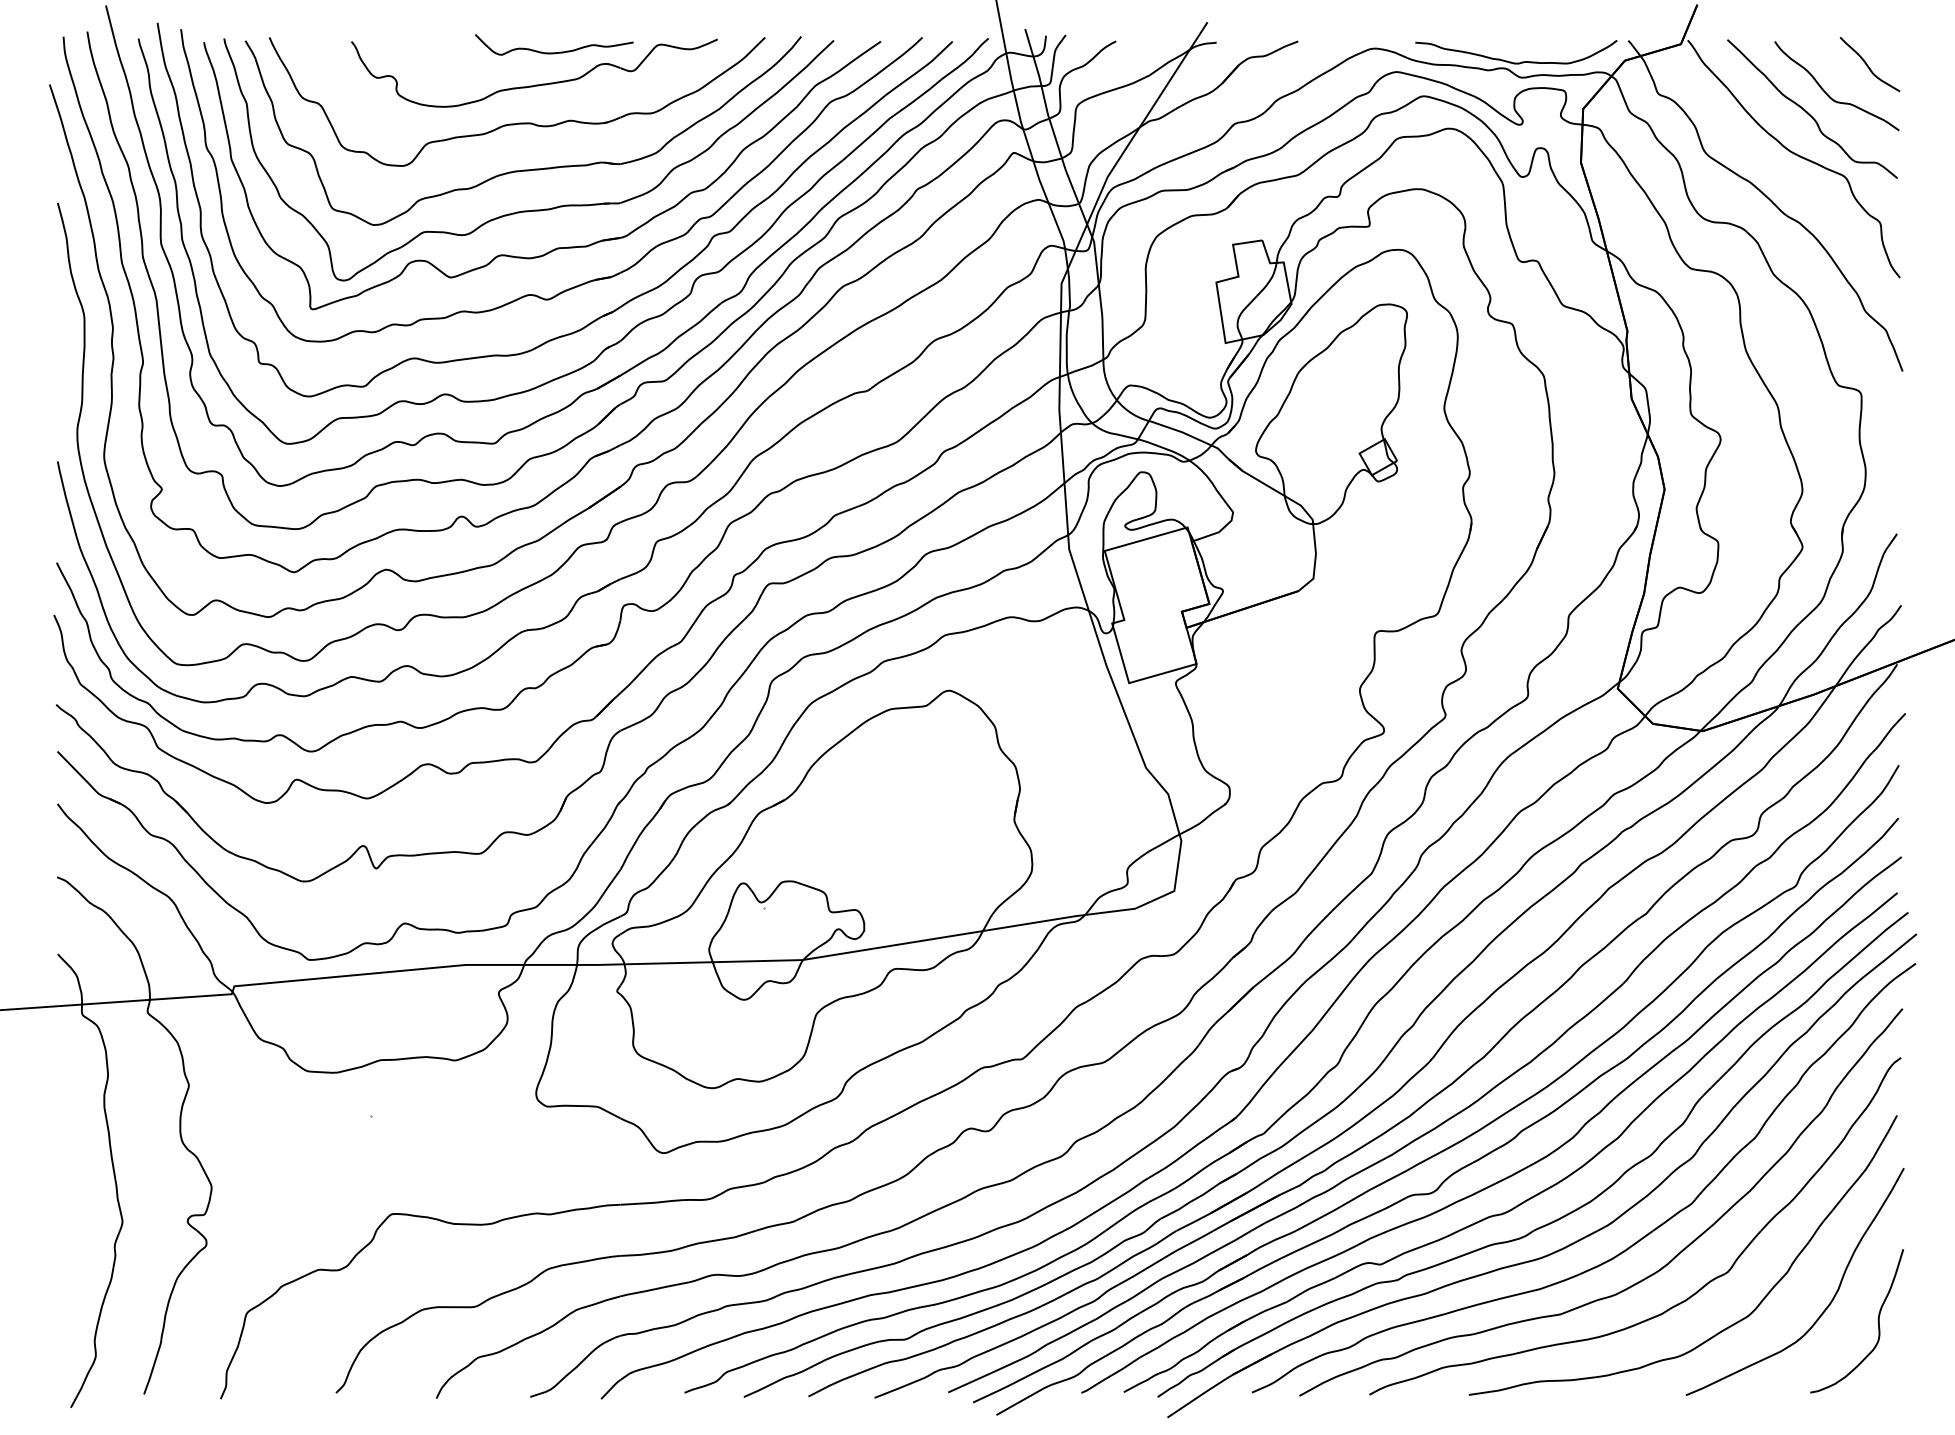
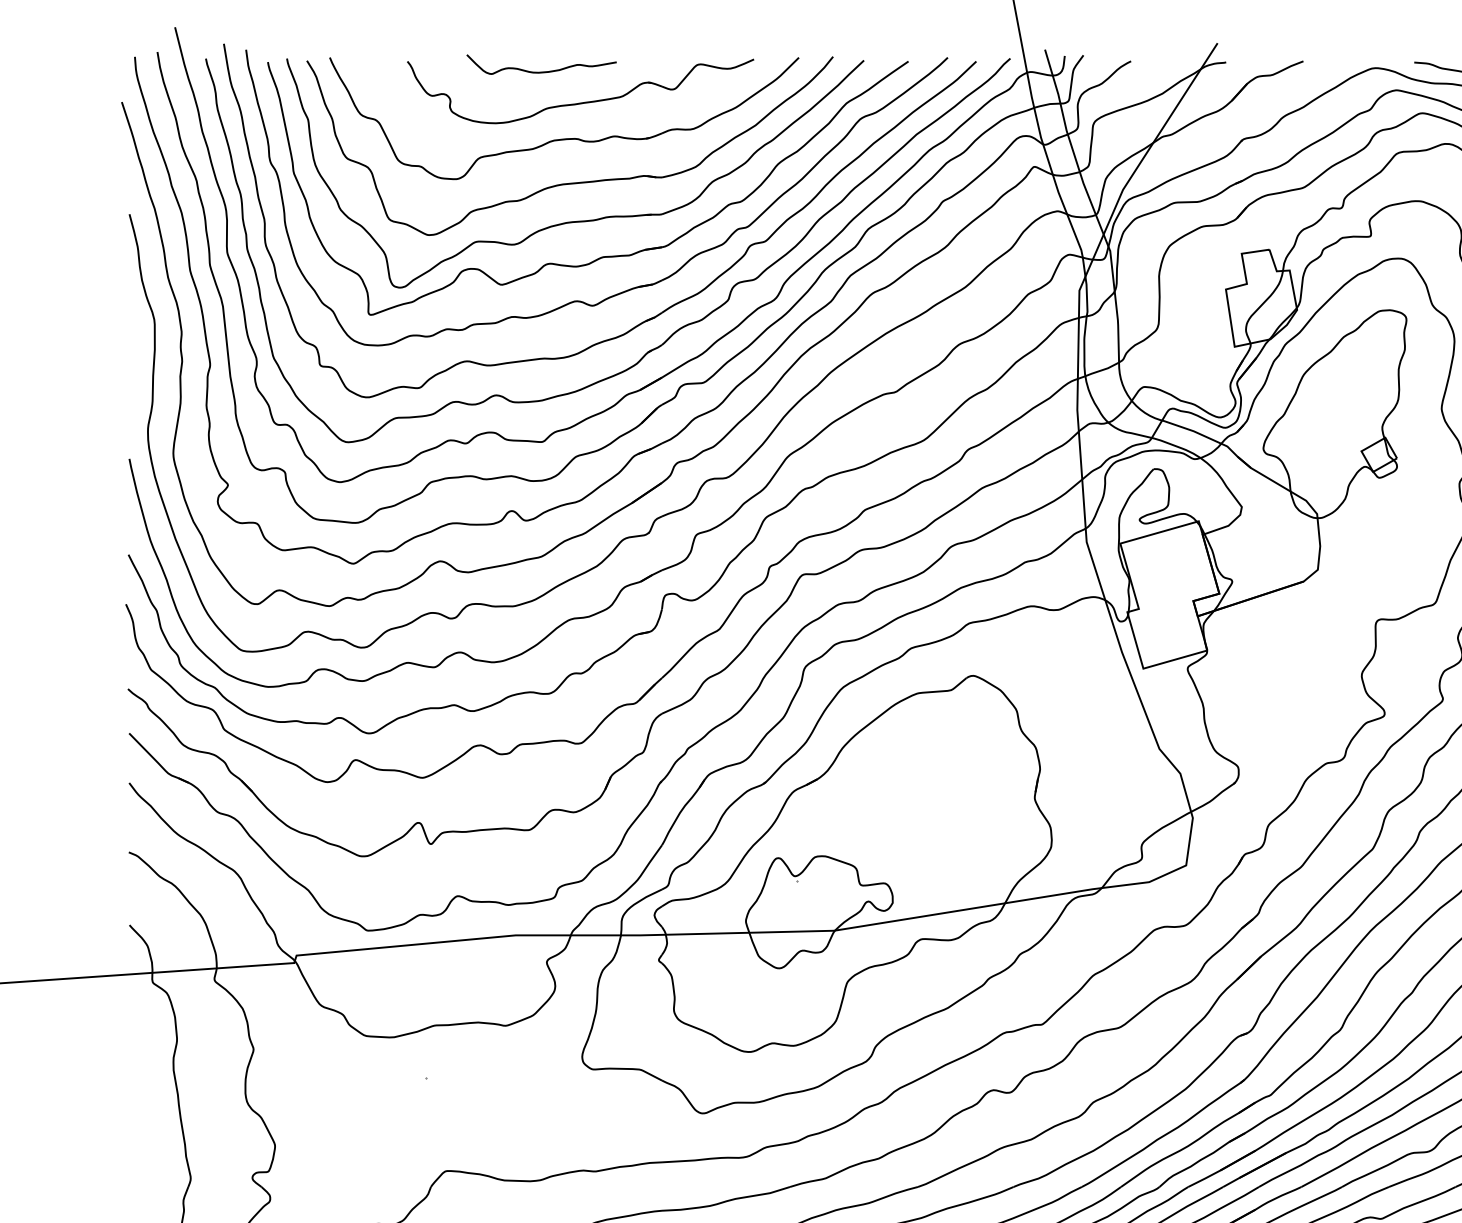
curve: (554, 52) -> (541, 71), moved

